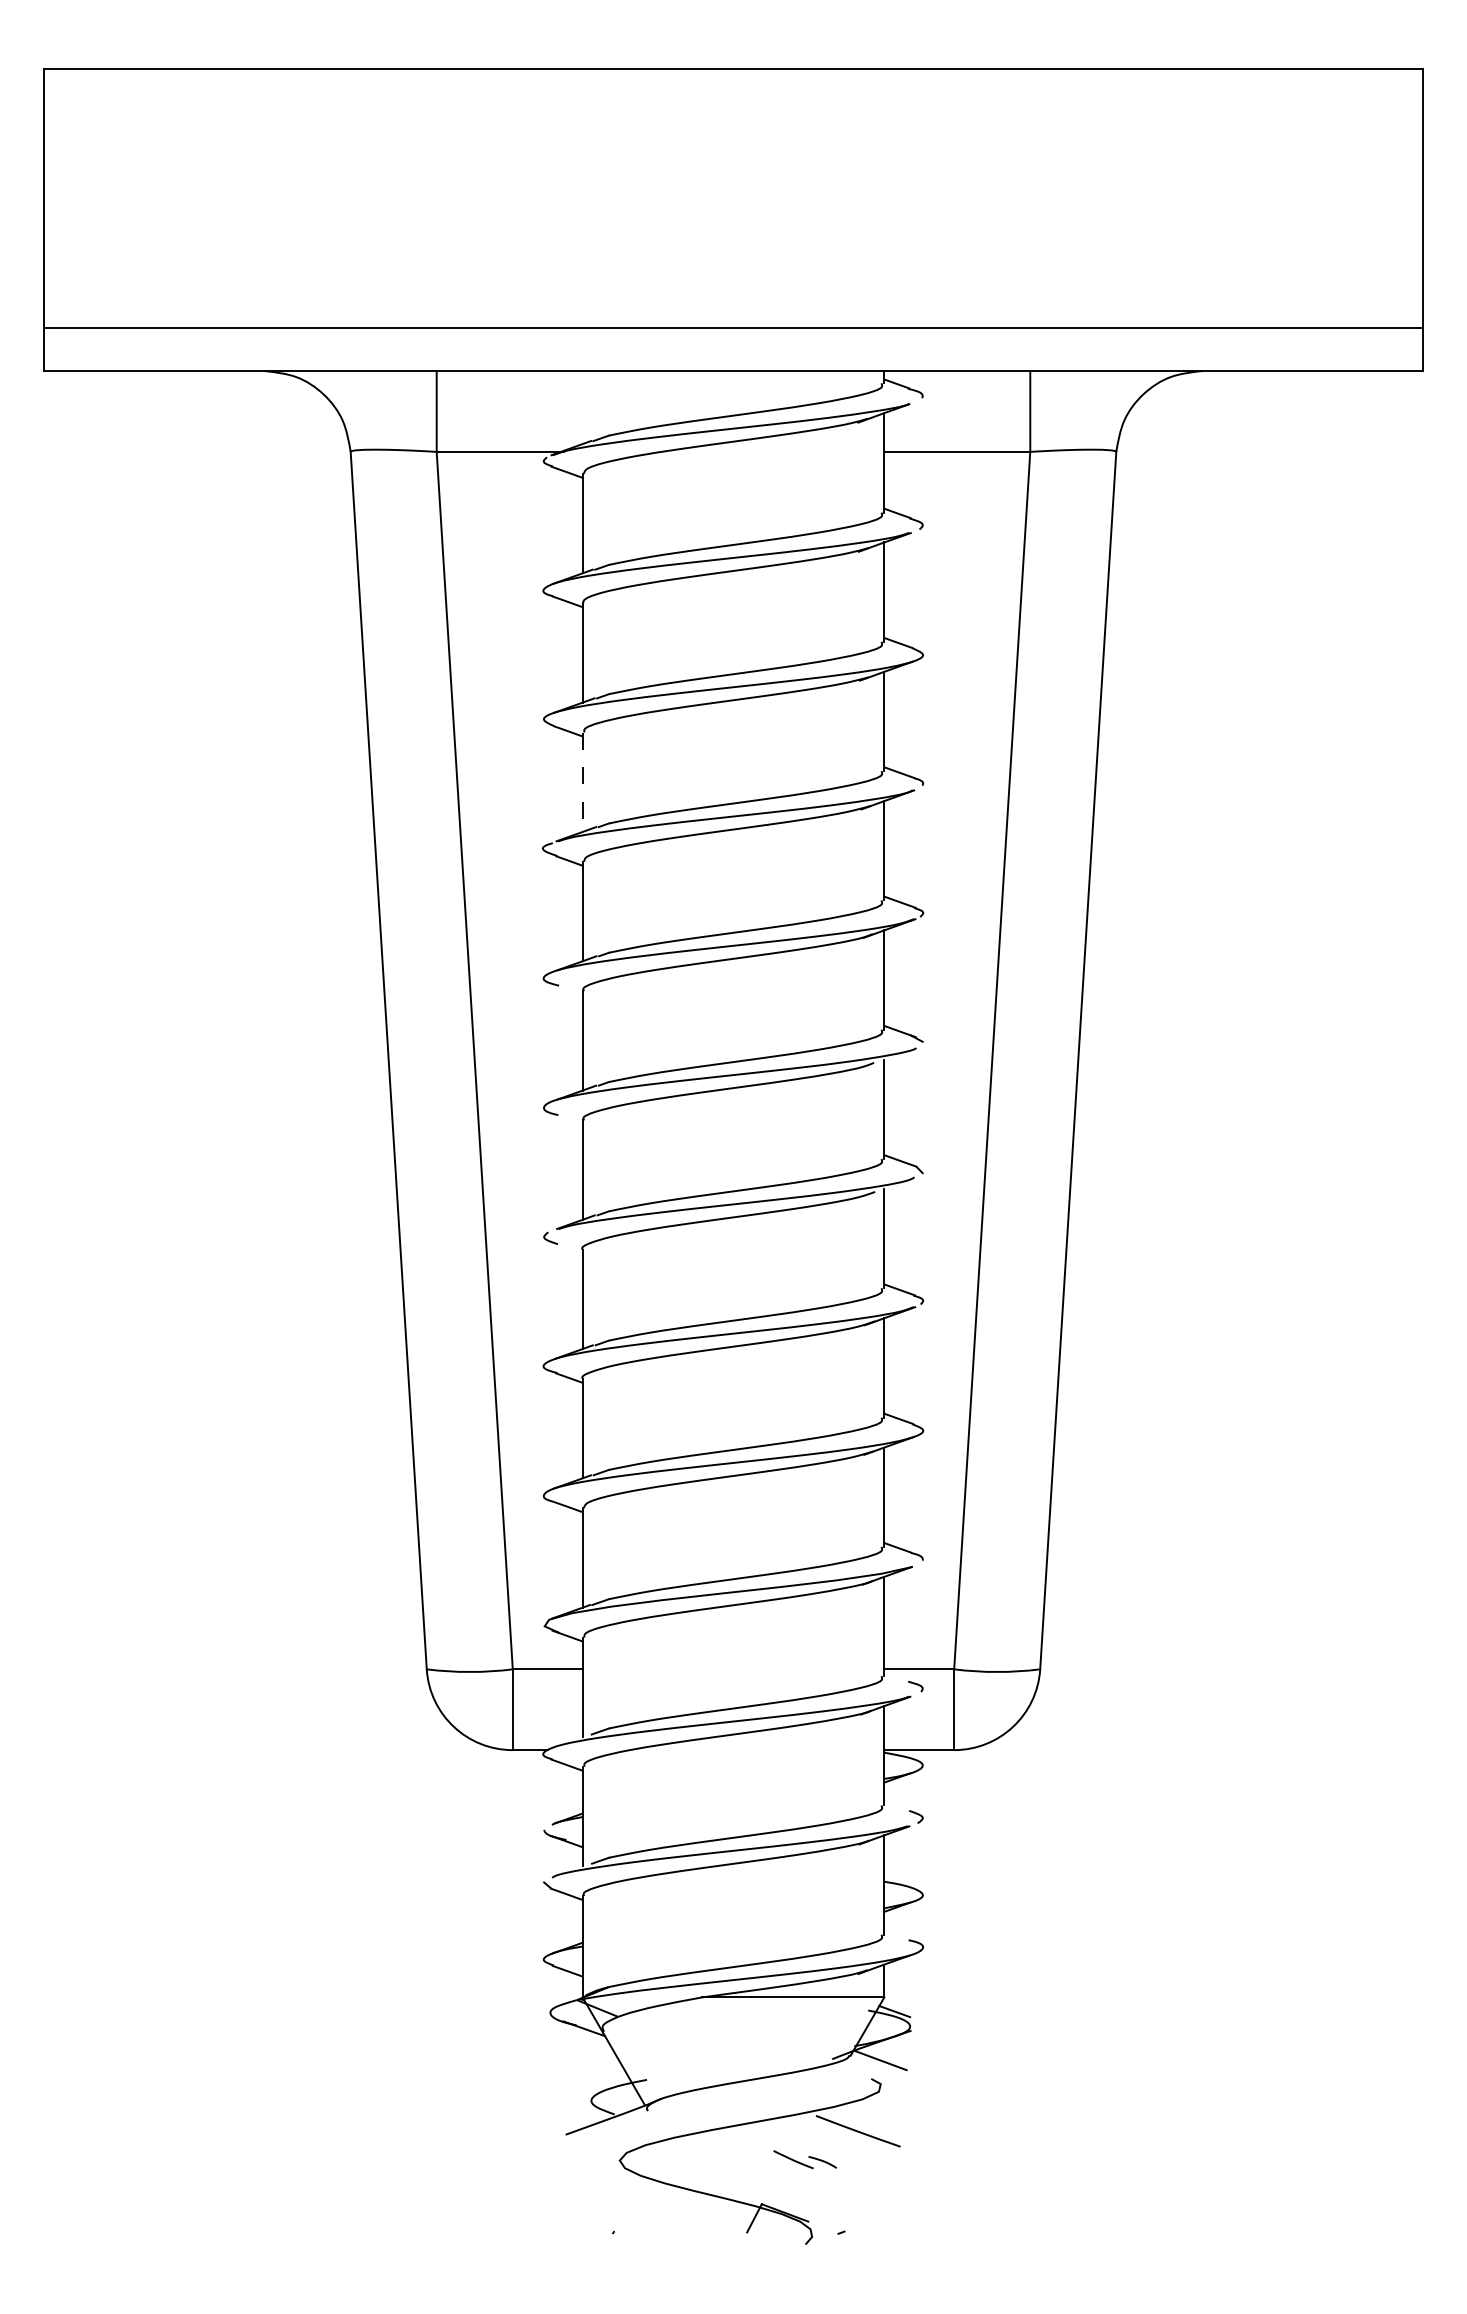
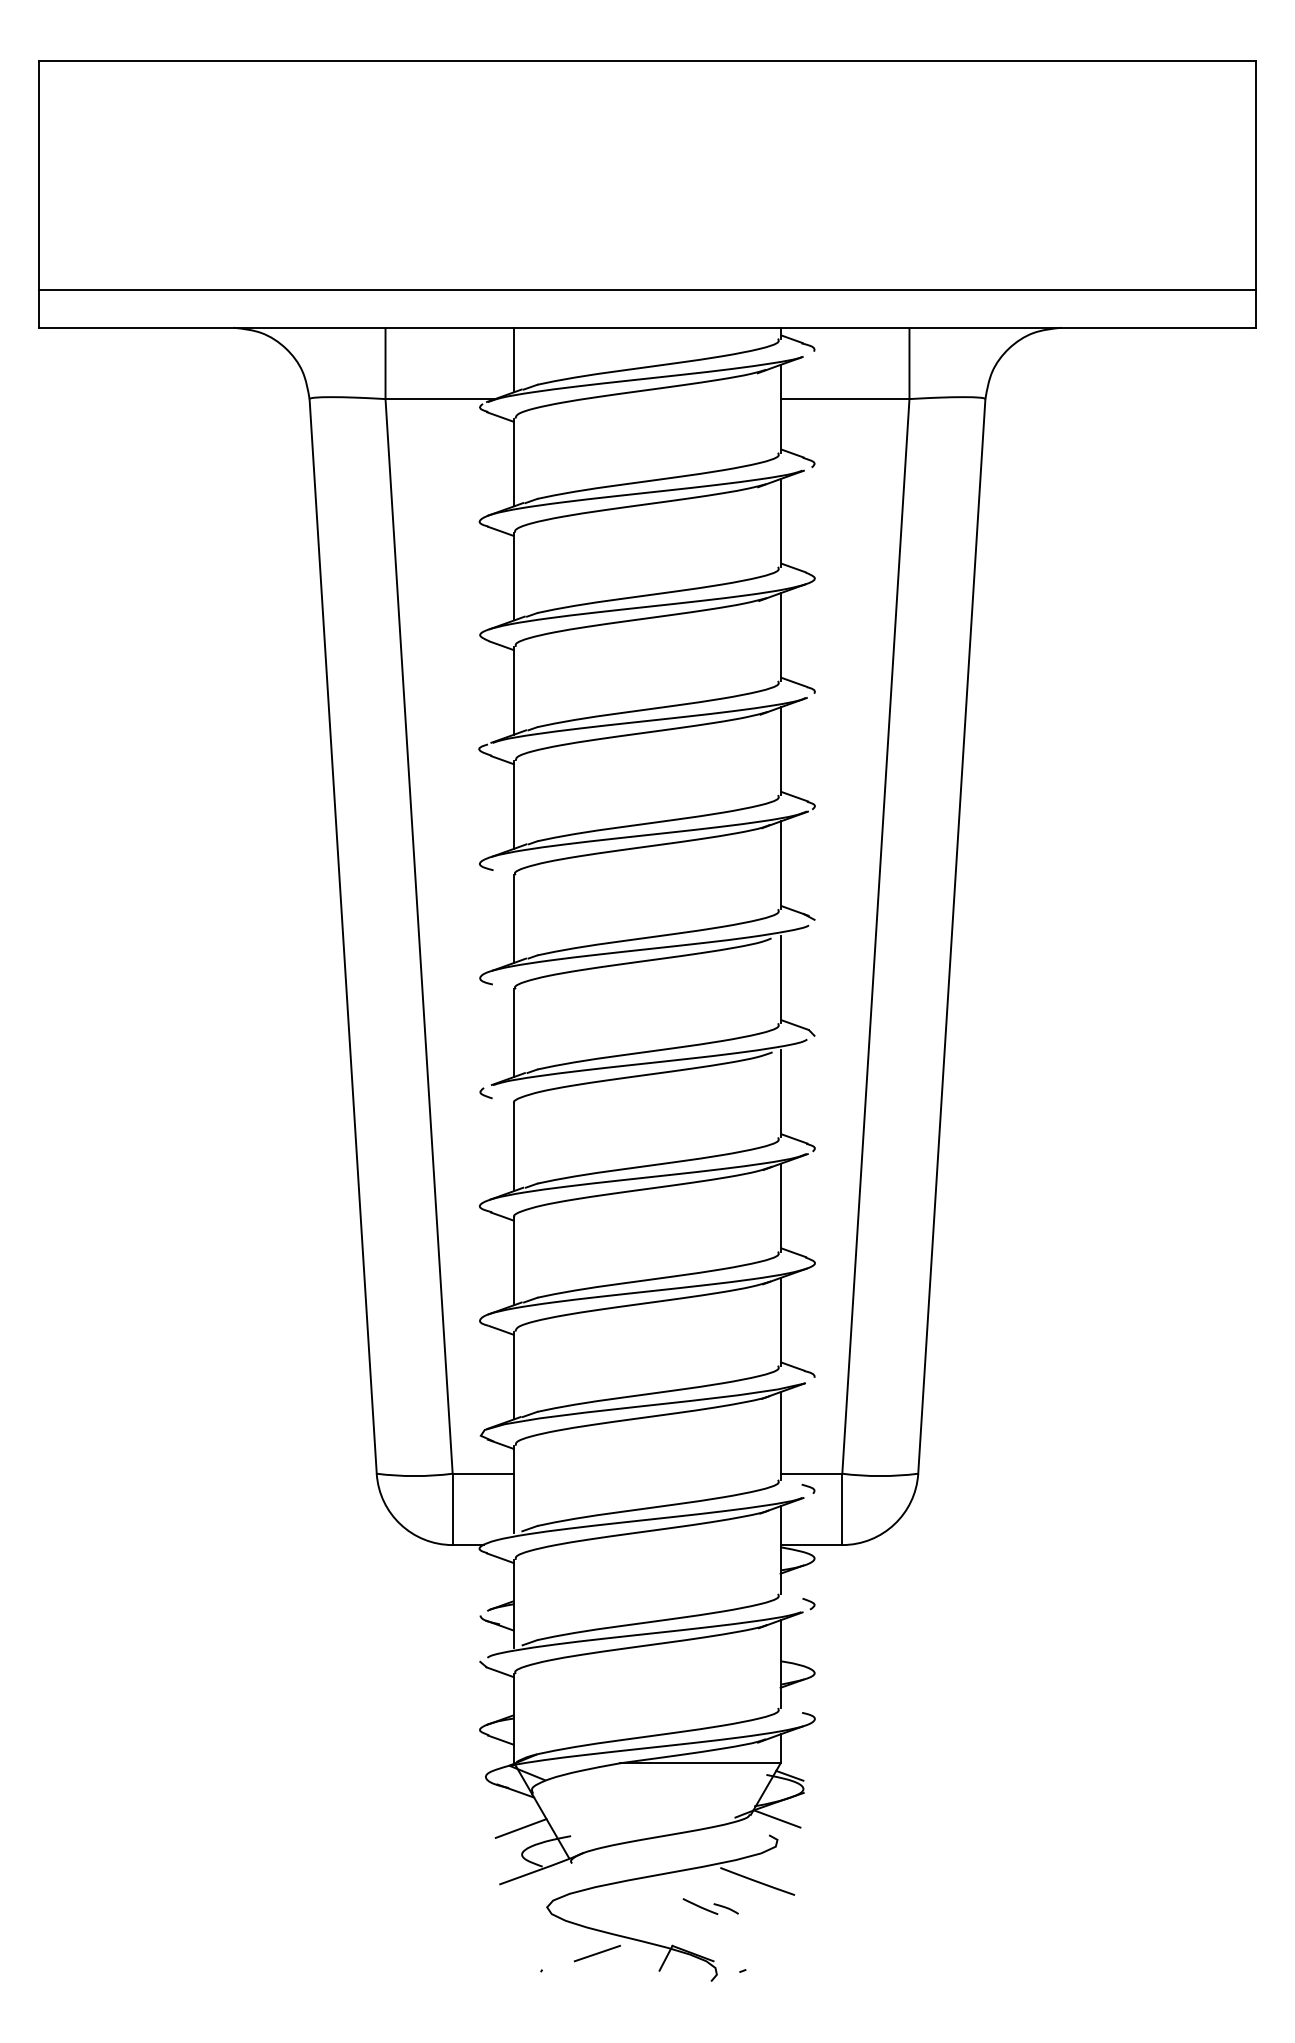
line: (582, 407) -> (514, 359), added
line: (582, 782) -> (514, 690), dashed -> solid
line: (590, 2070) -> (521, 1827), added
line: (676, 2212) -> (597, 1953), added

